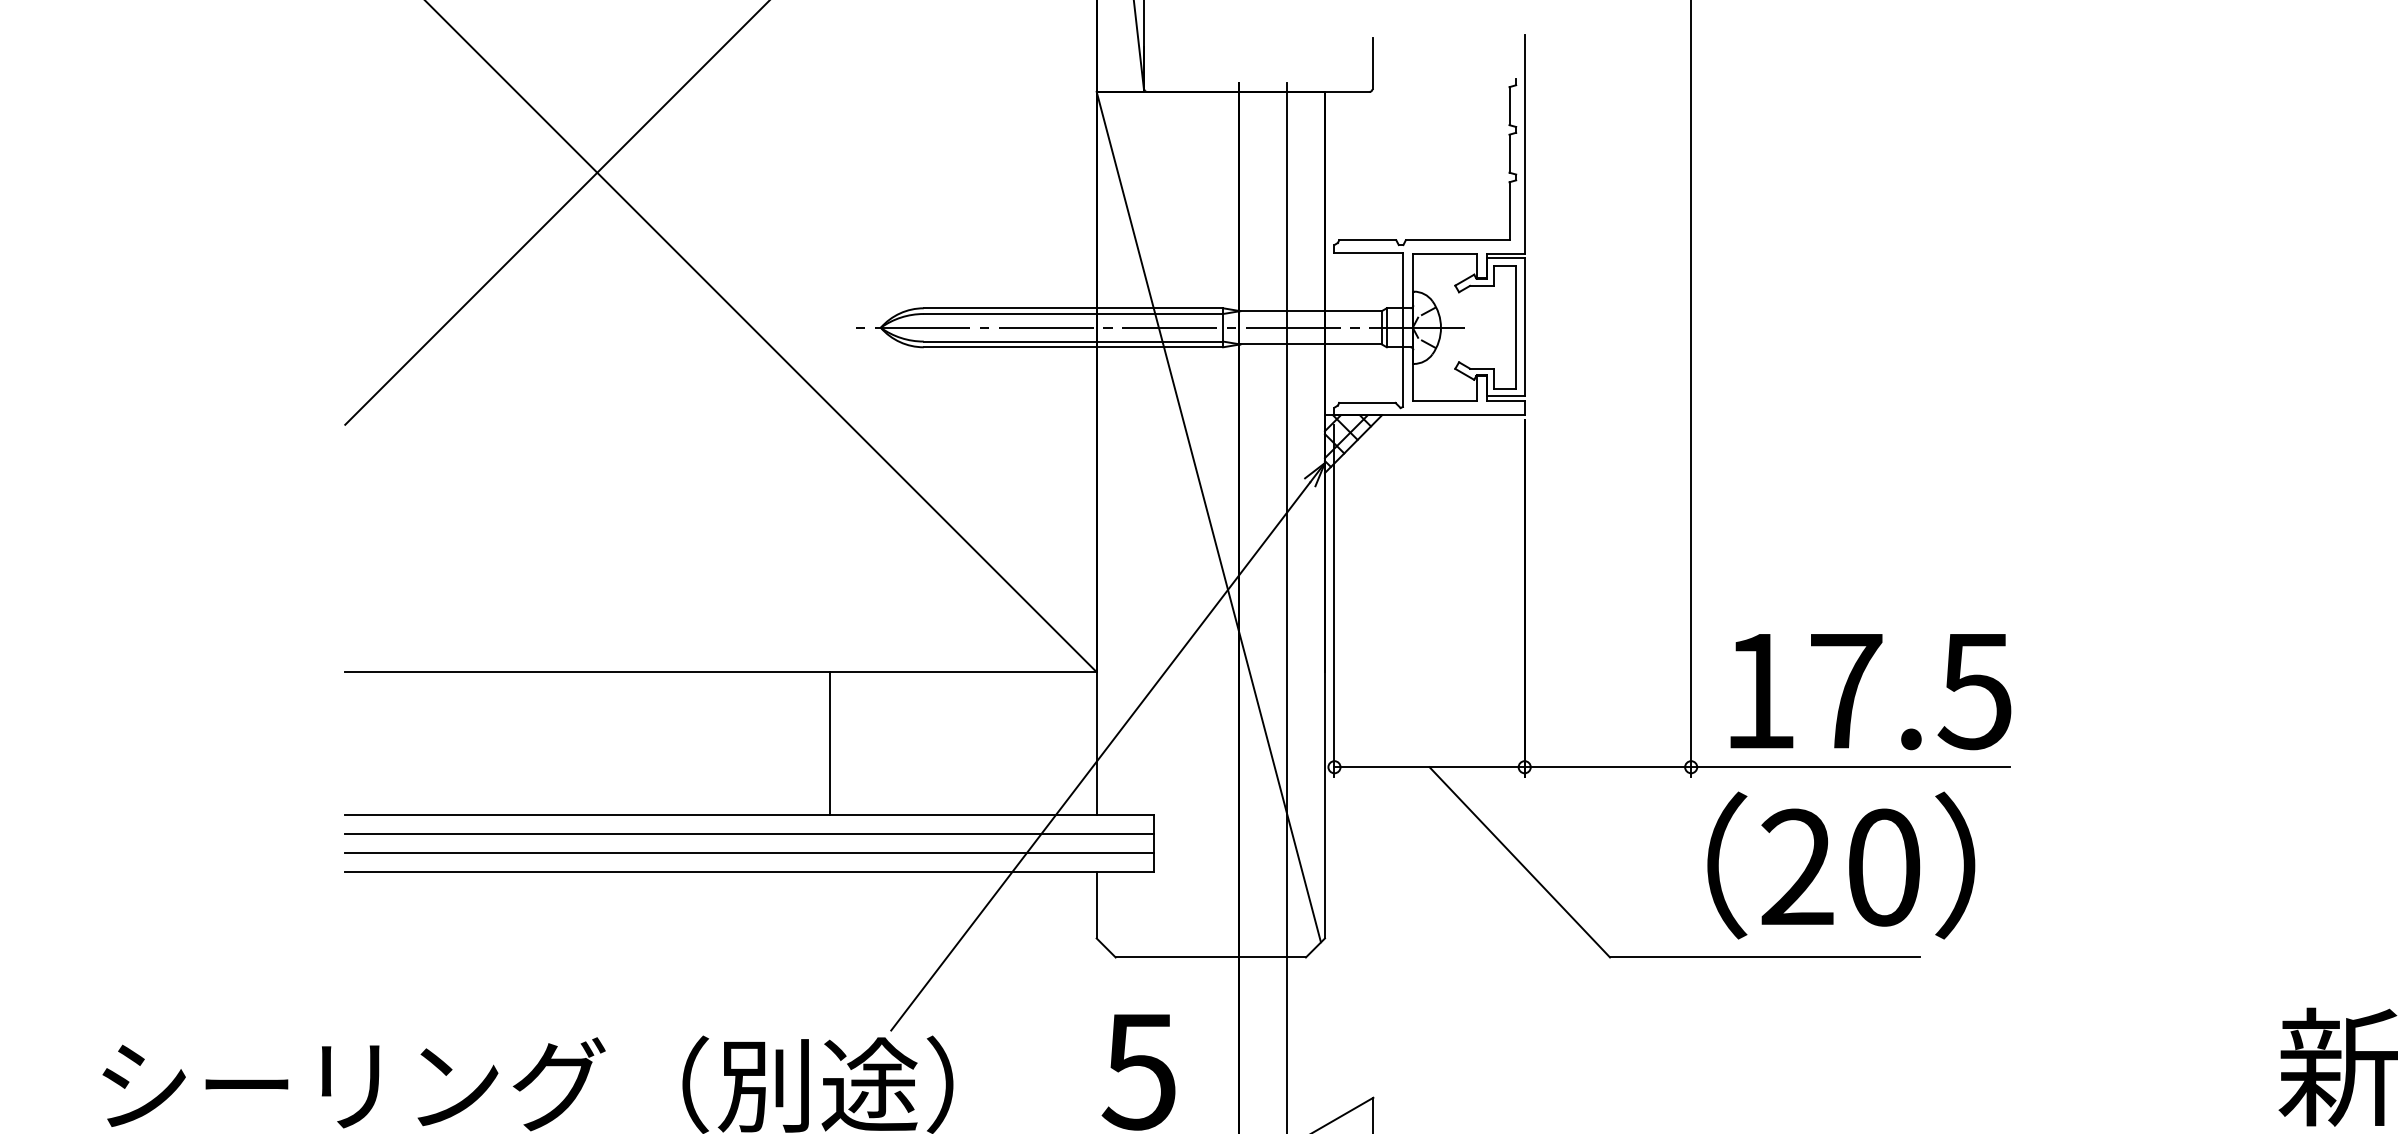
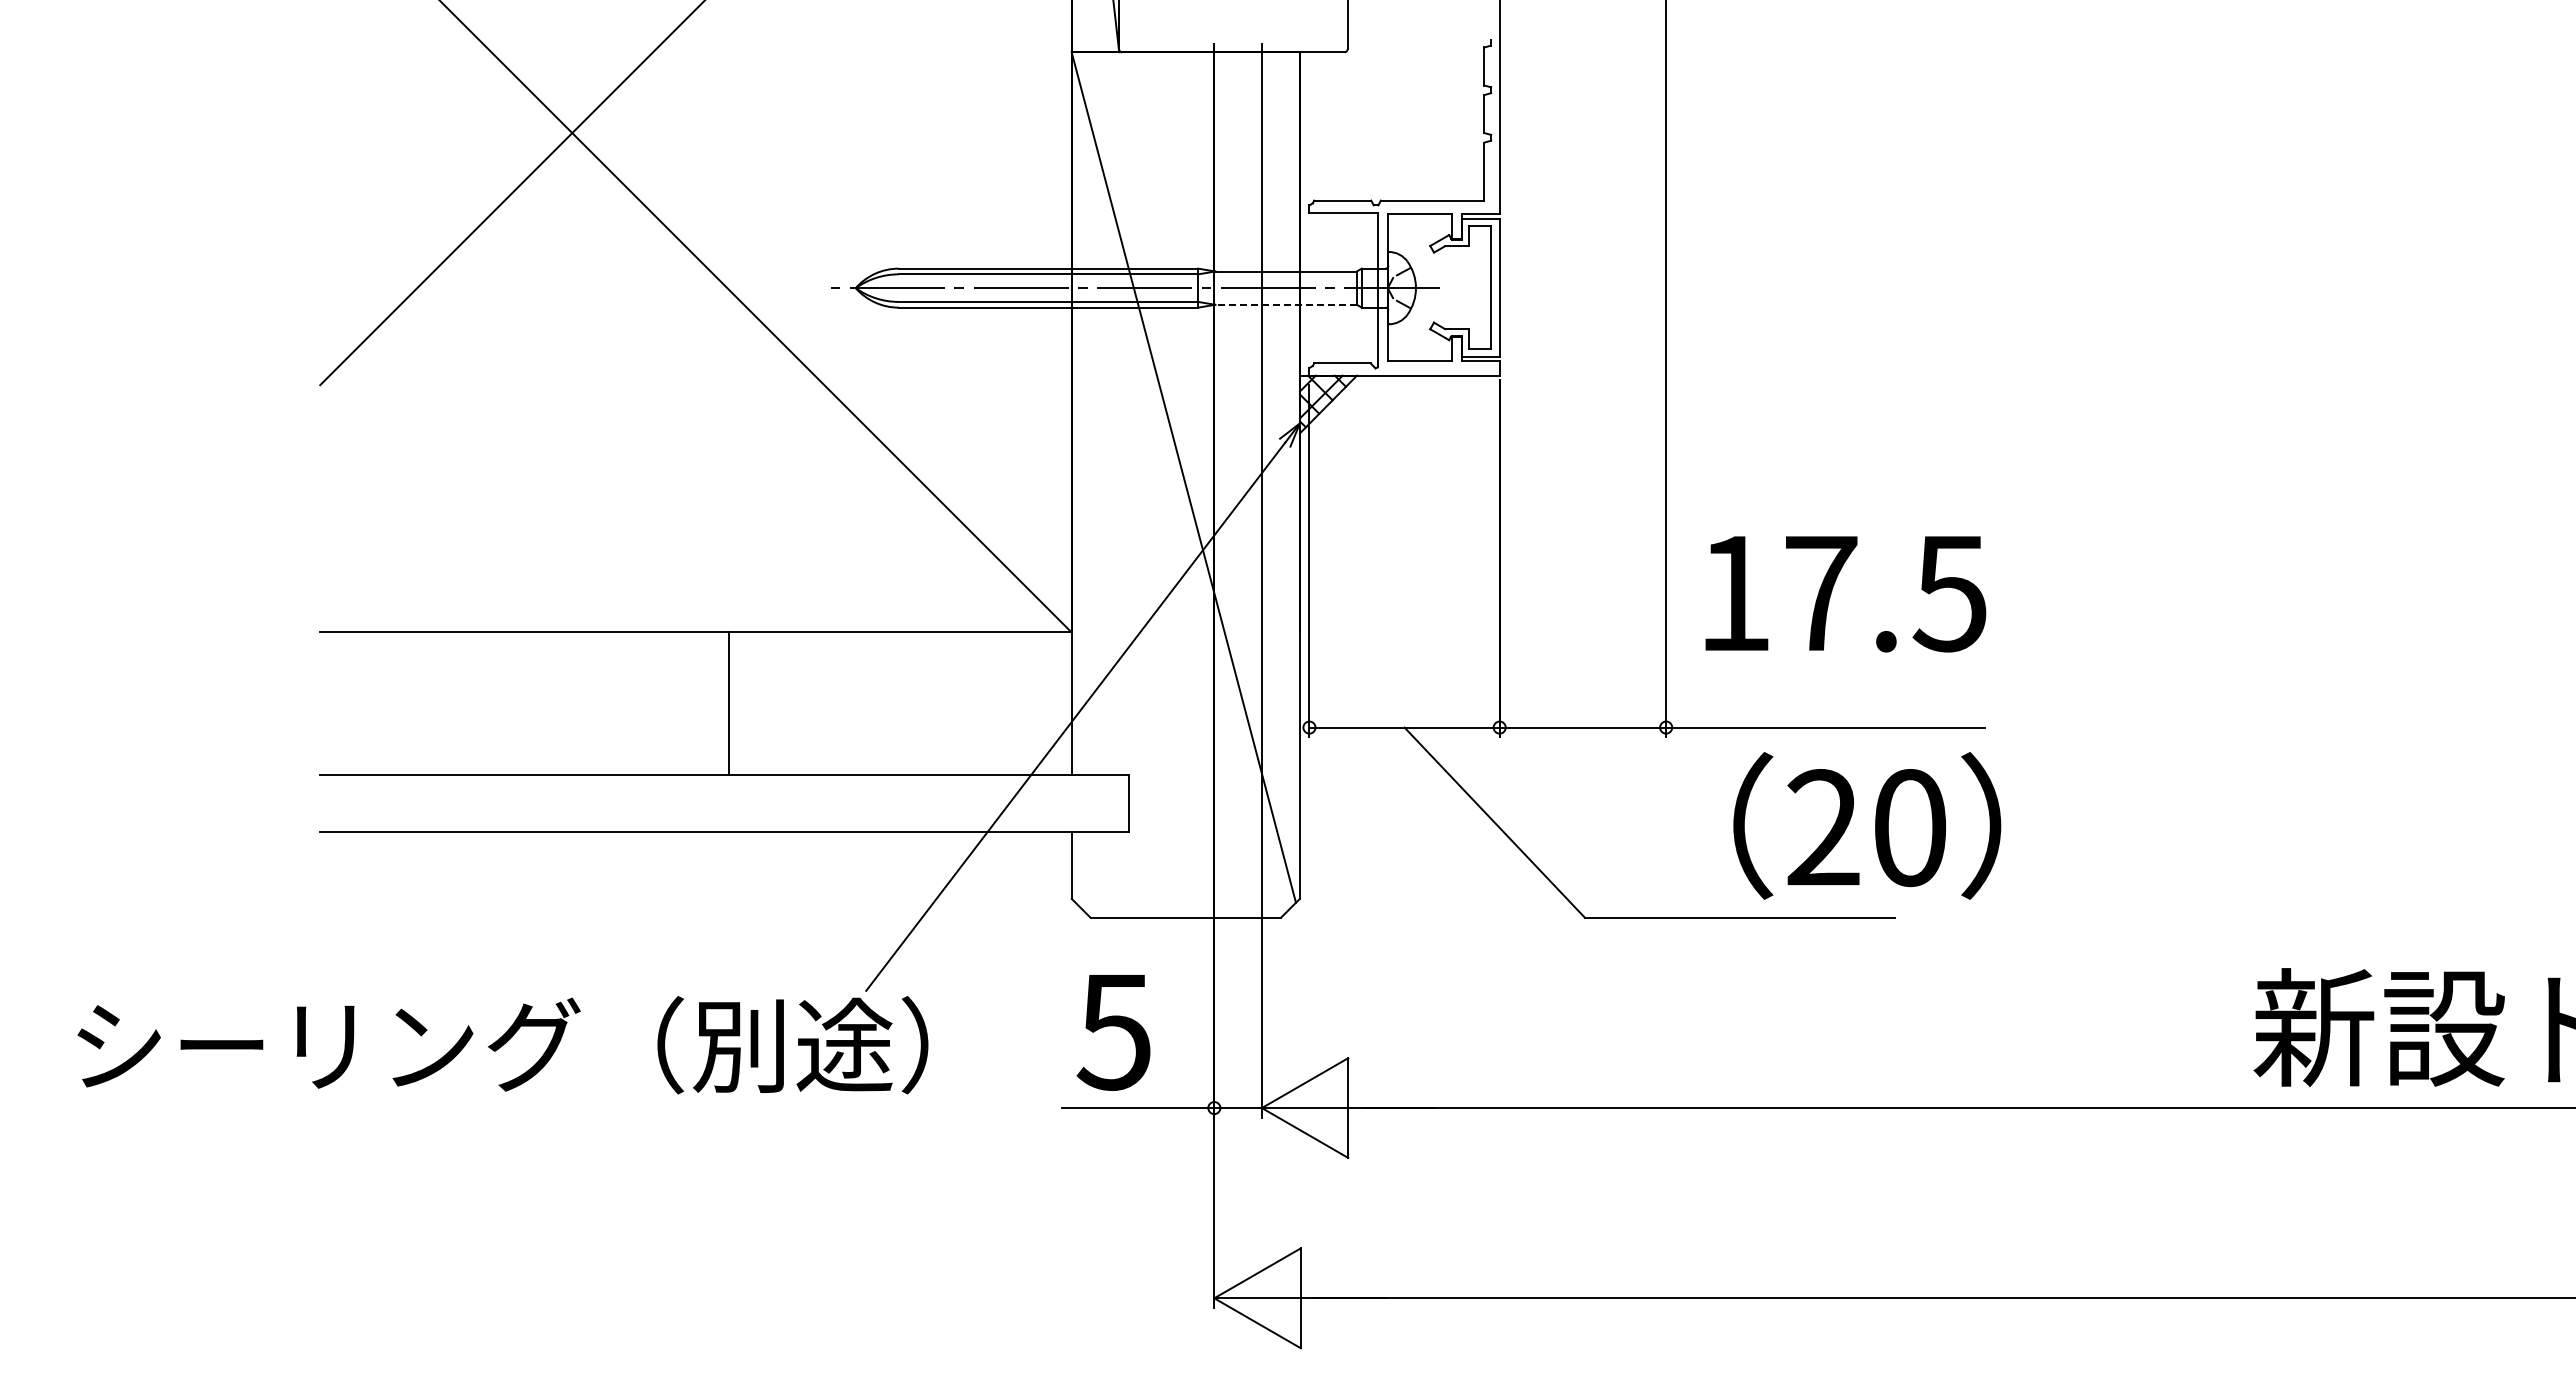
line: (1311, 344) -> (1286, 304), solid -> dashed
text: (1870, 692) -> (1845, 594), moved
line: (830, 743) -> (729, 703), moved
line: (749, 834) -> (724, 794), removed
line: (749, 853) -> (724, 813), removed
text: (1841, 865) -> (1867, 825), moved

